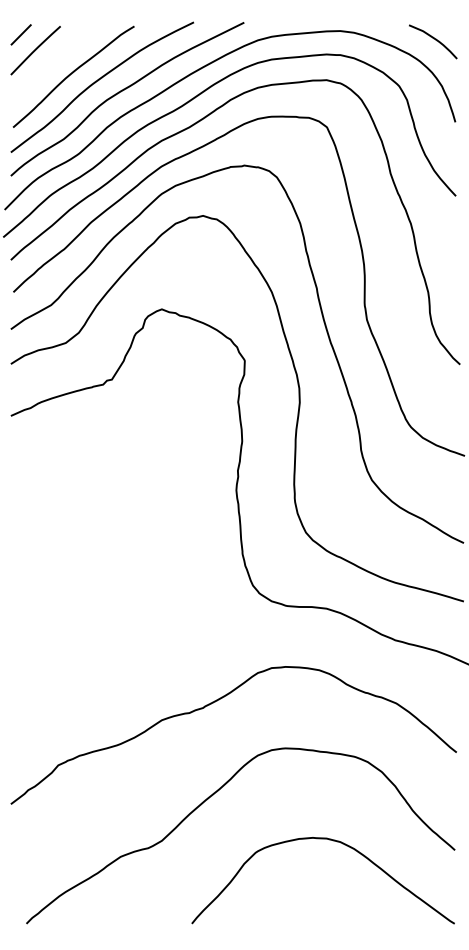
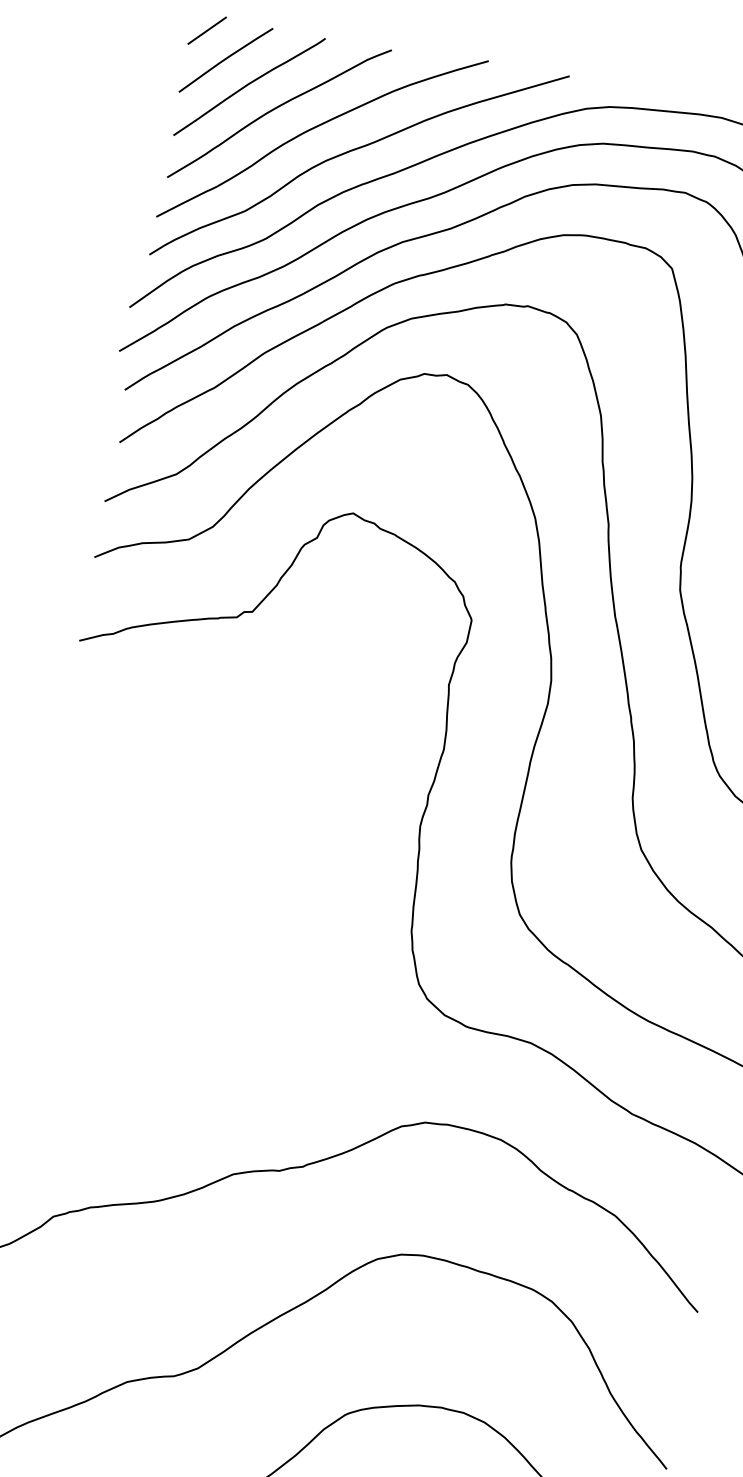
curve: (52, 63) -> (249, 85), added

